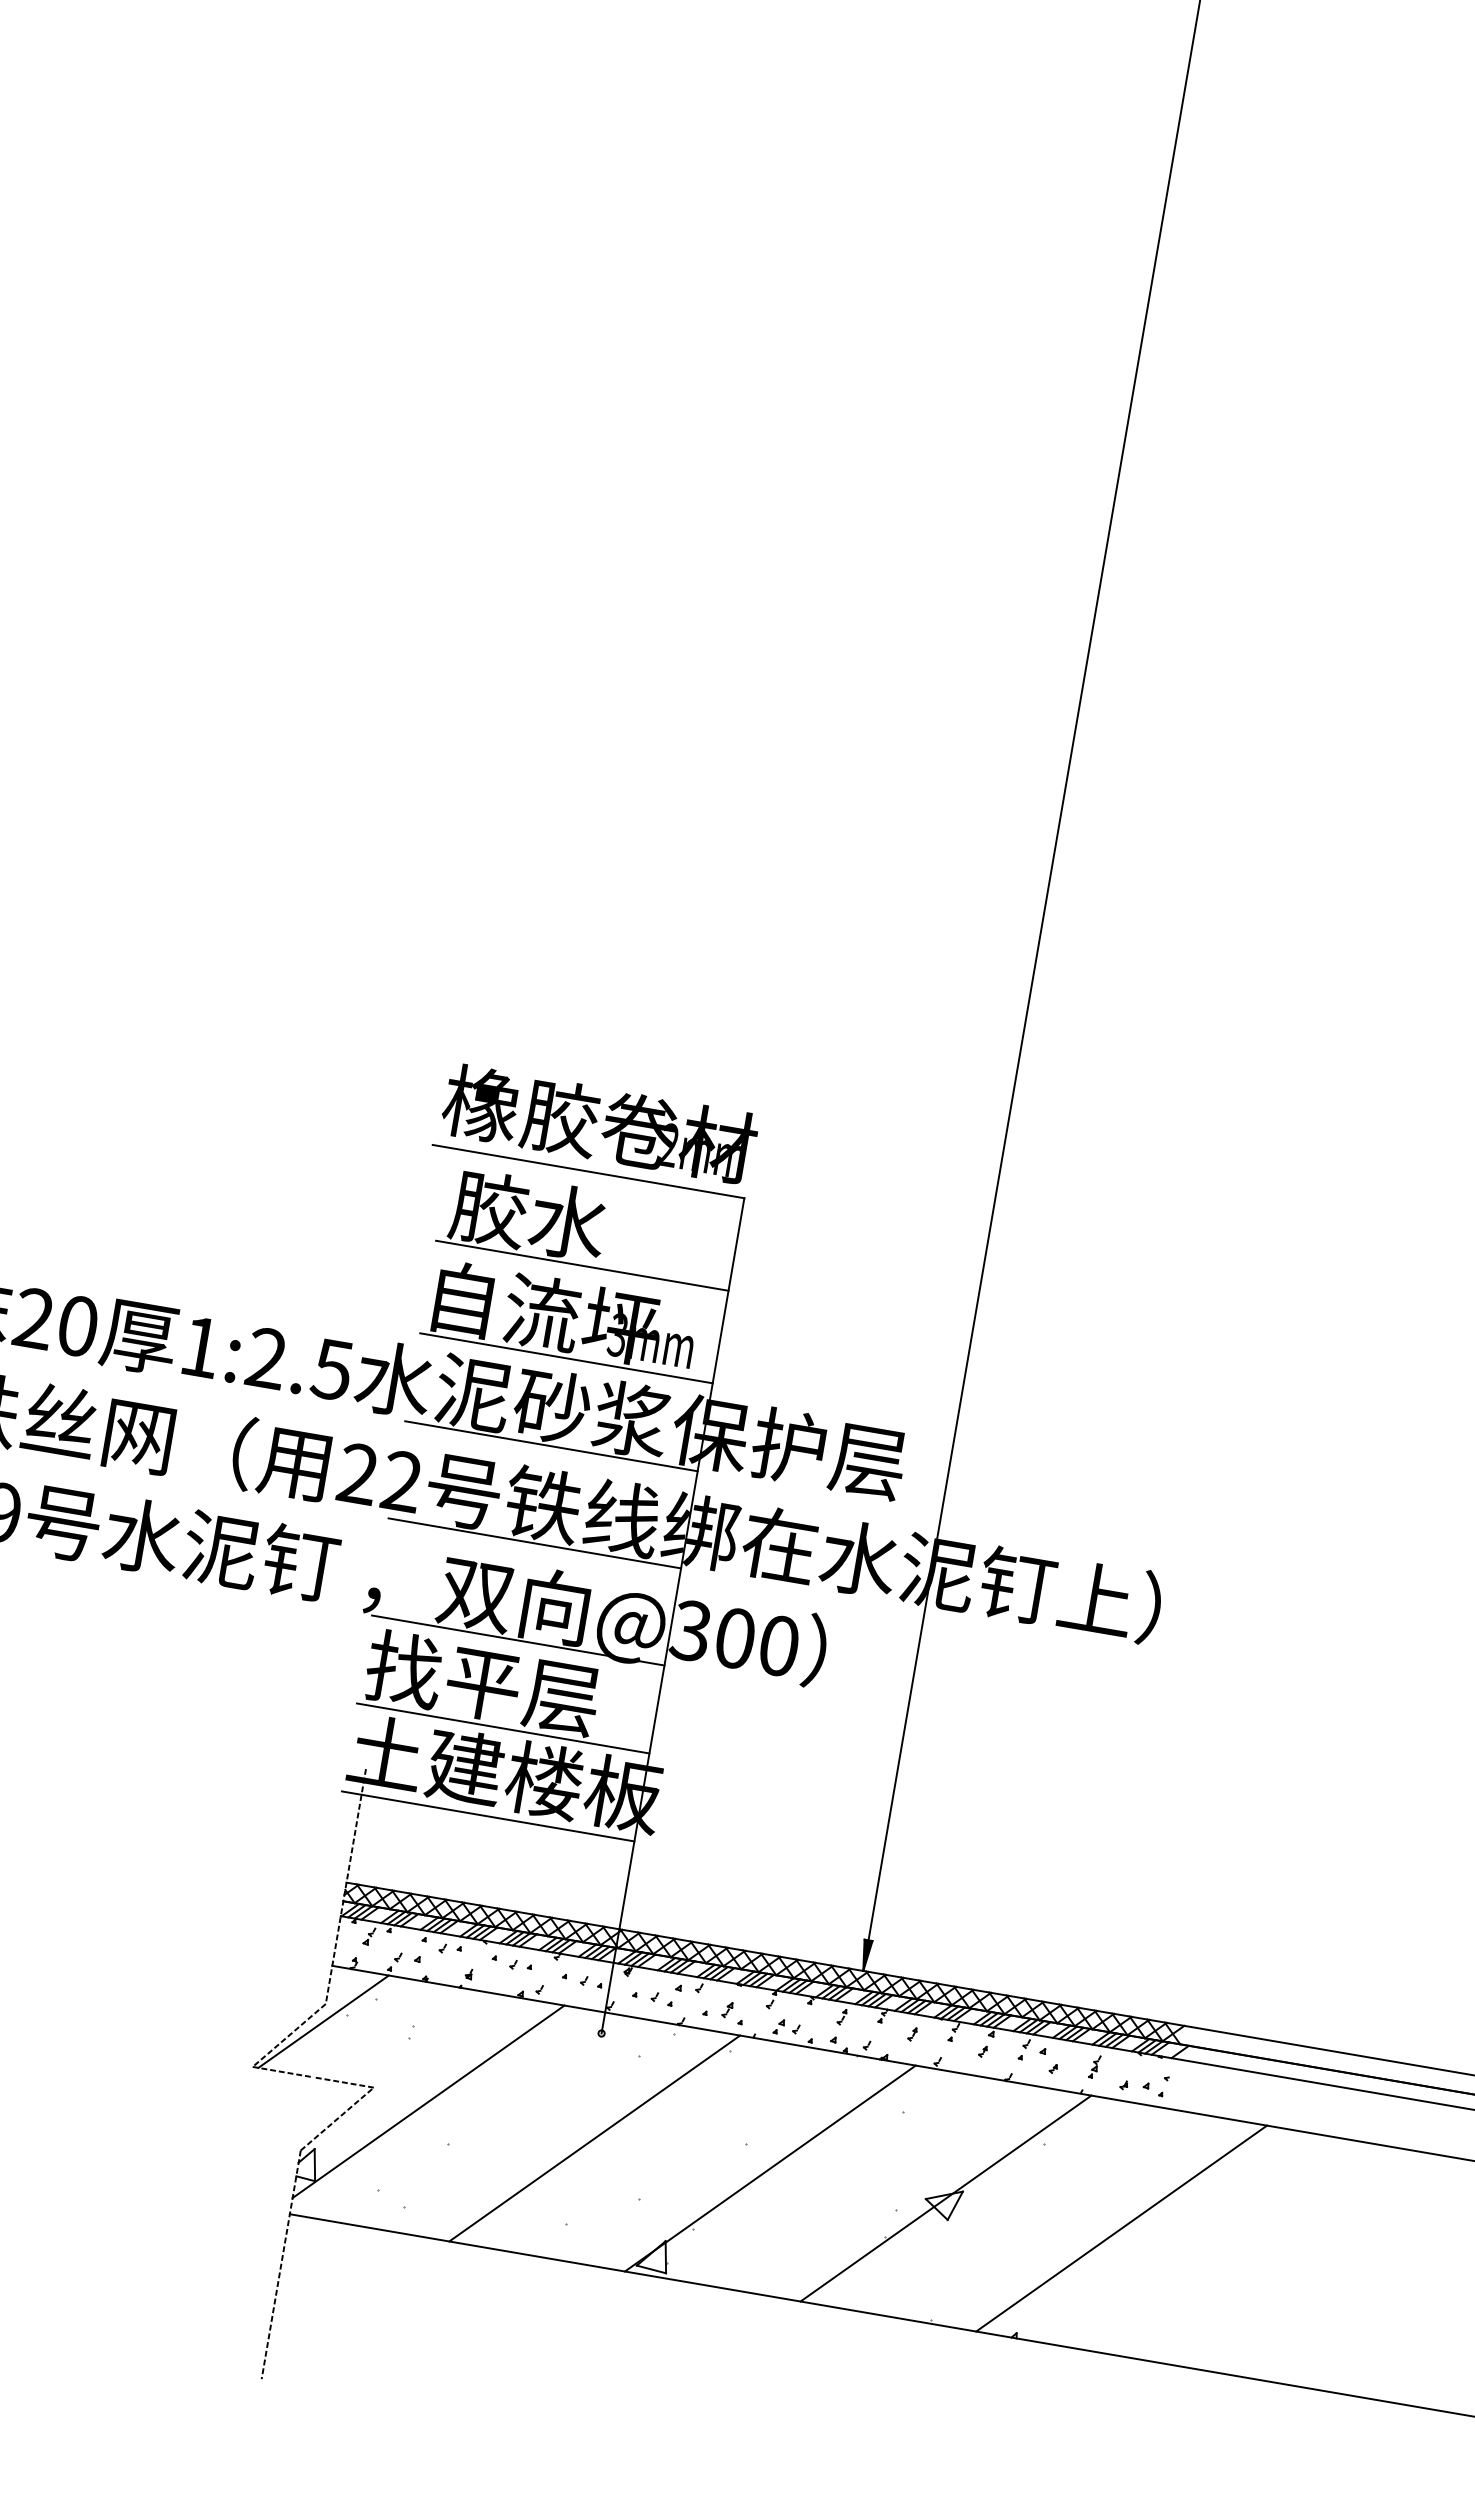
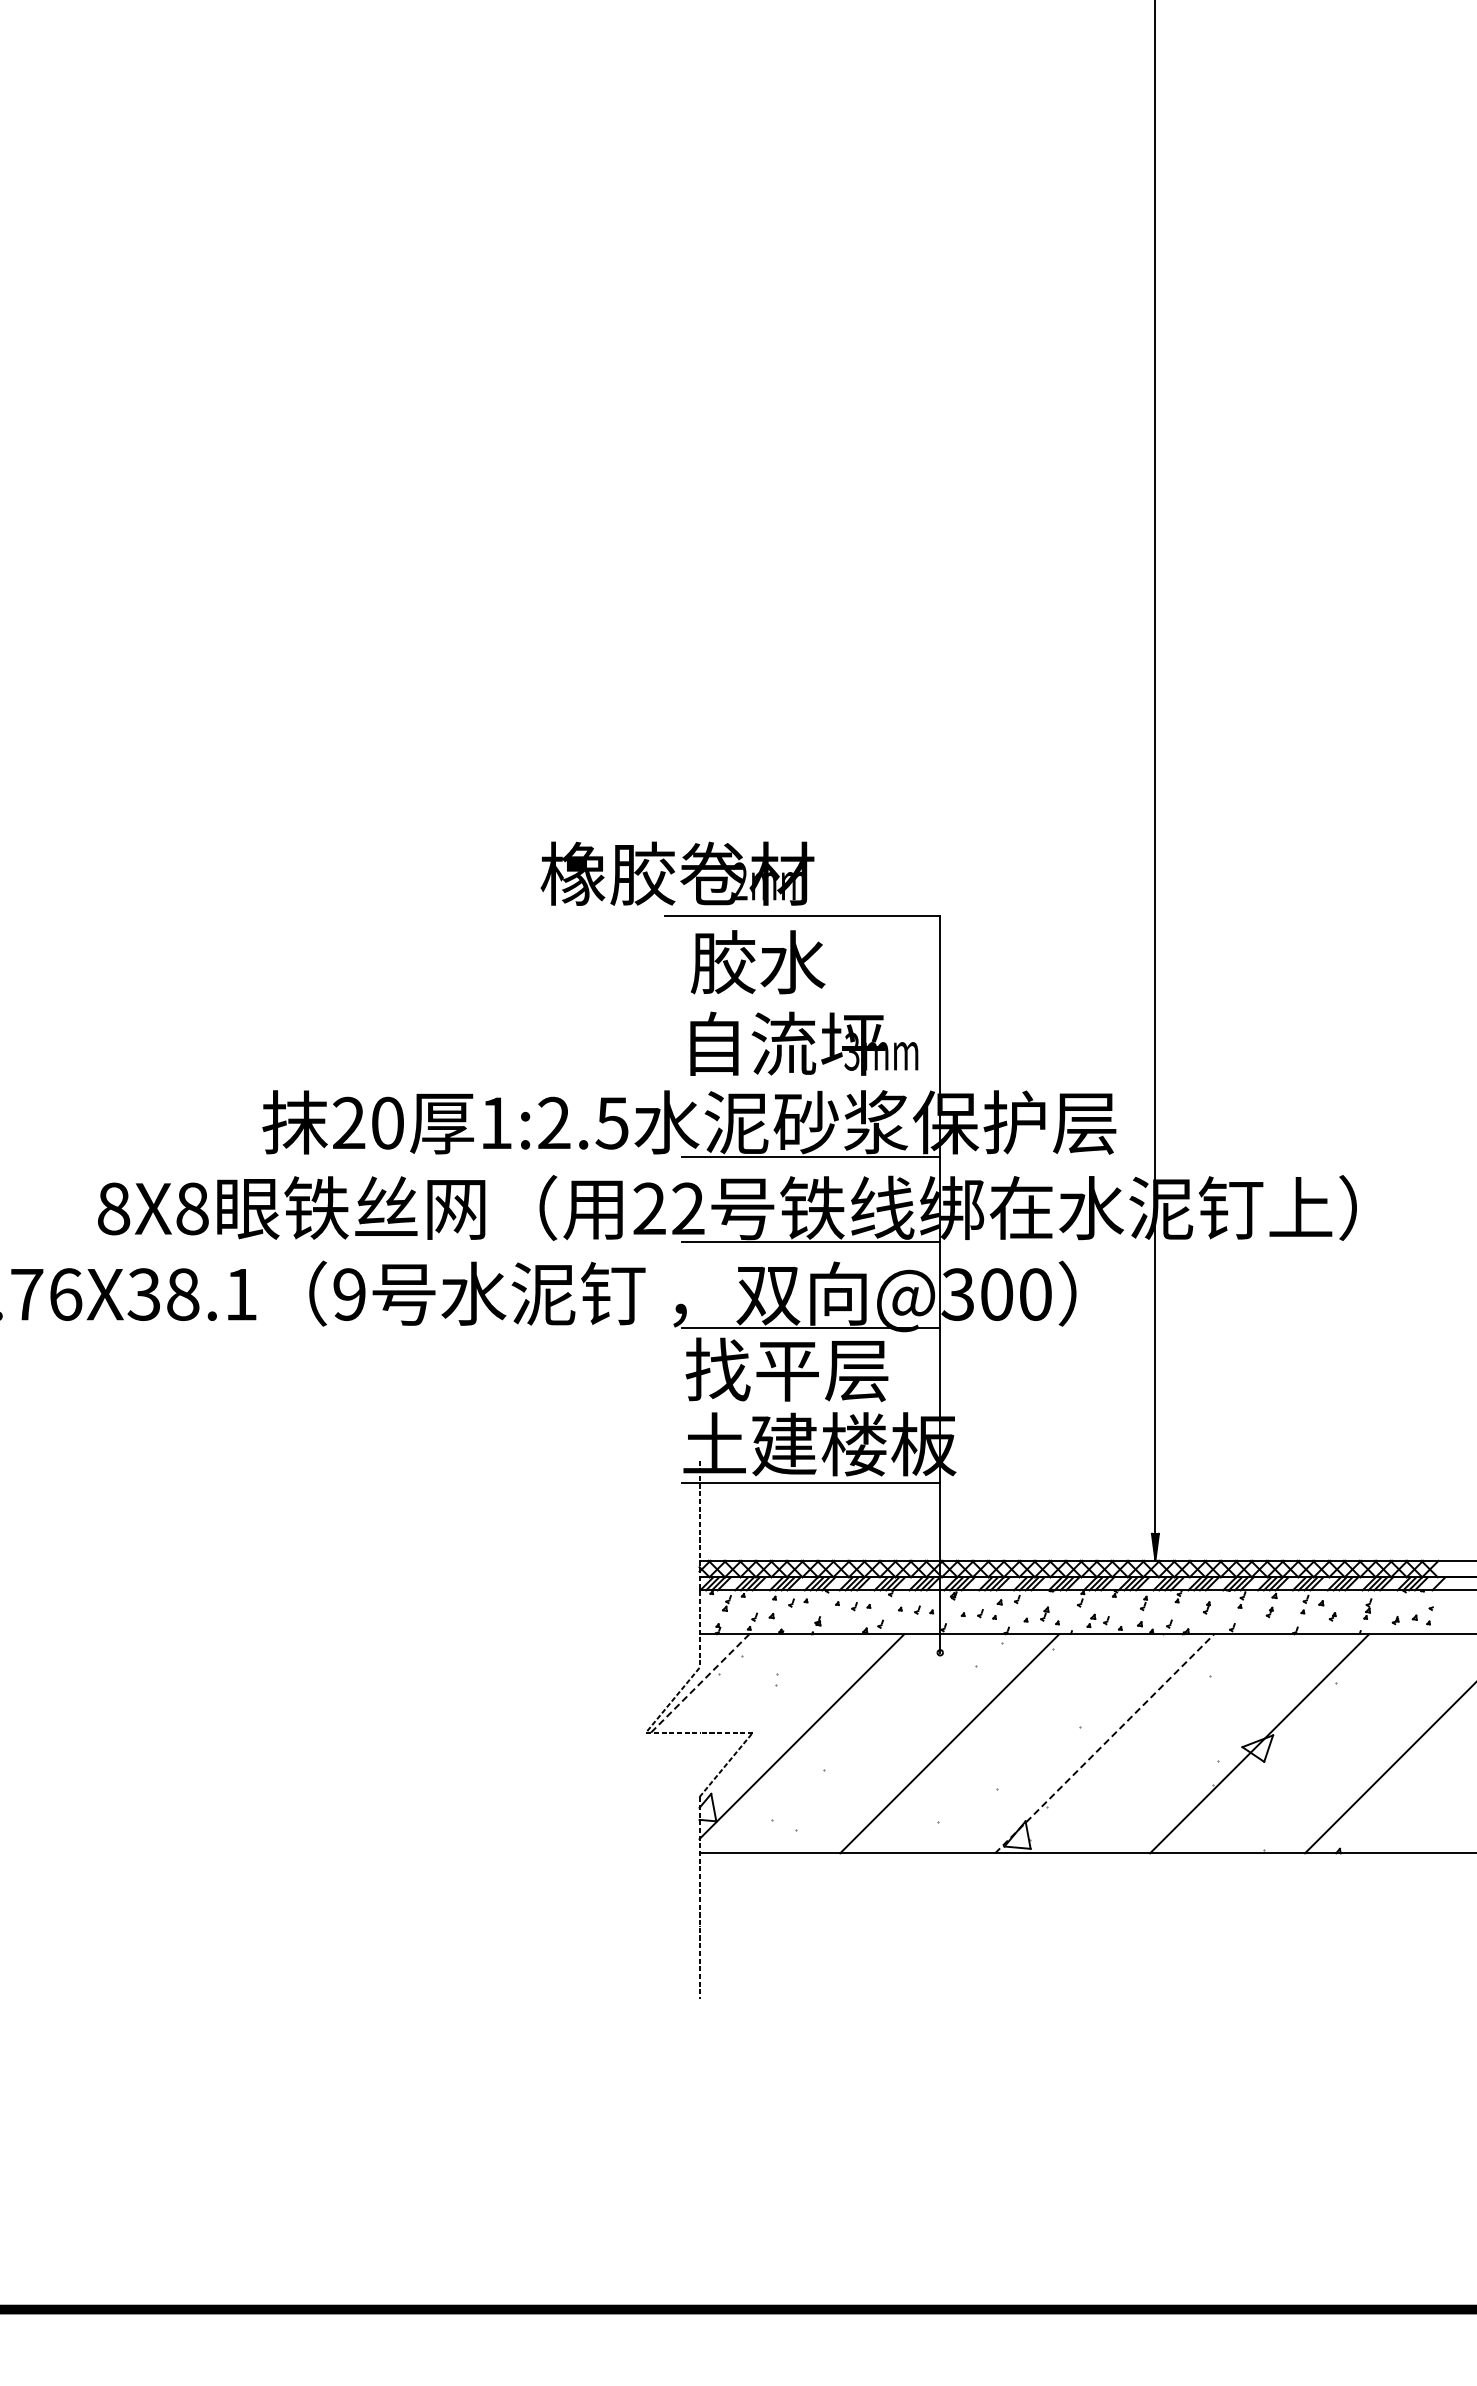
text: (599, 1124) -> (677, 873), moved
line: (582, 1265) -> (811, 997), removed
line: (566, 1358) -> (811, 1079), removed
line: (503, 1728) -> (811, 1405), removed
line: (323, 2021) -> (700, 1683), solid -> dashed
line: (770, 2168) -> (1104, 1743), solid -> dashed

